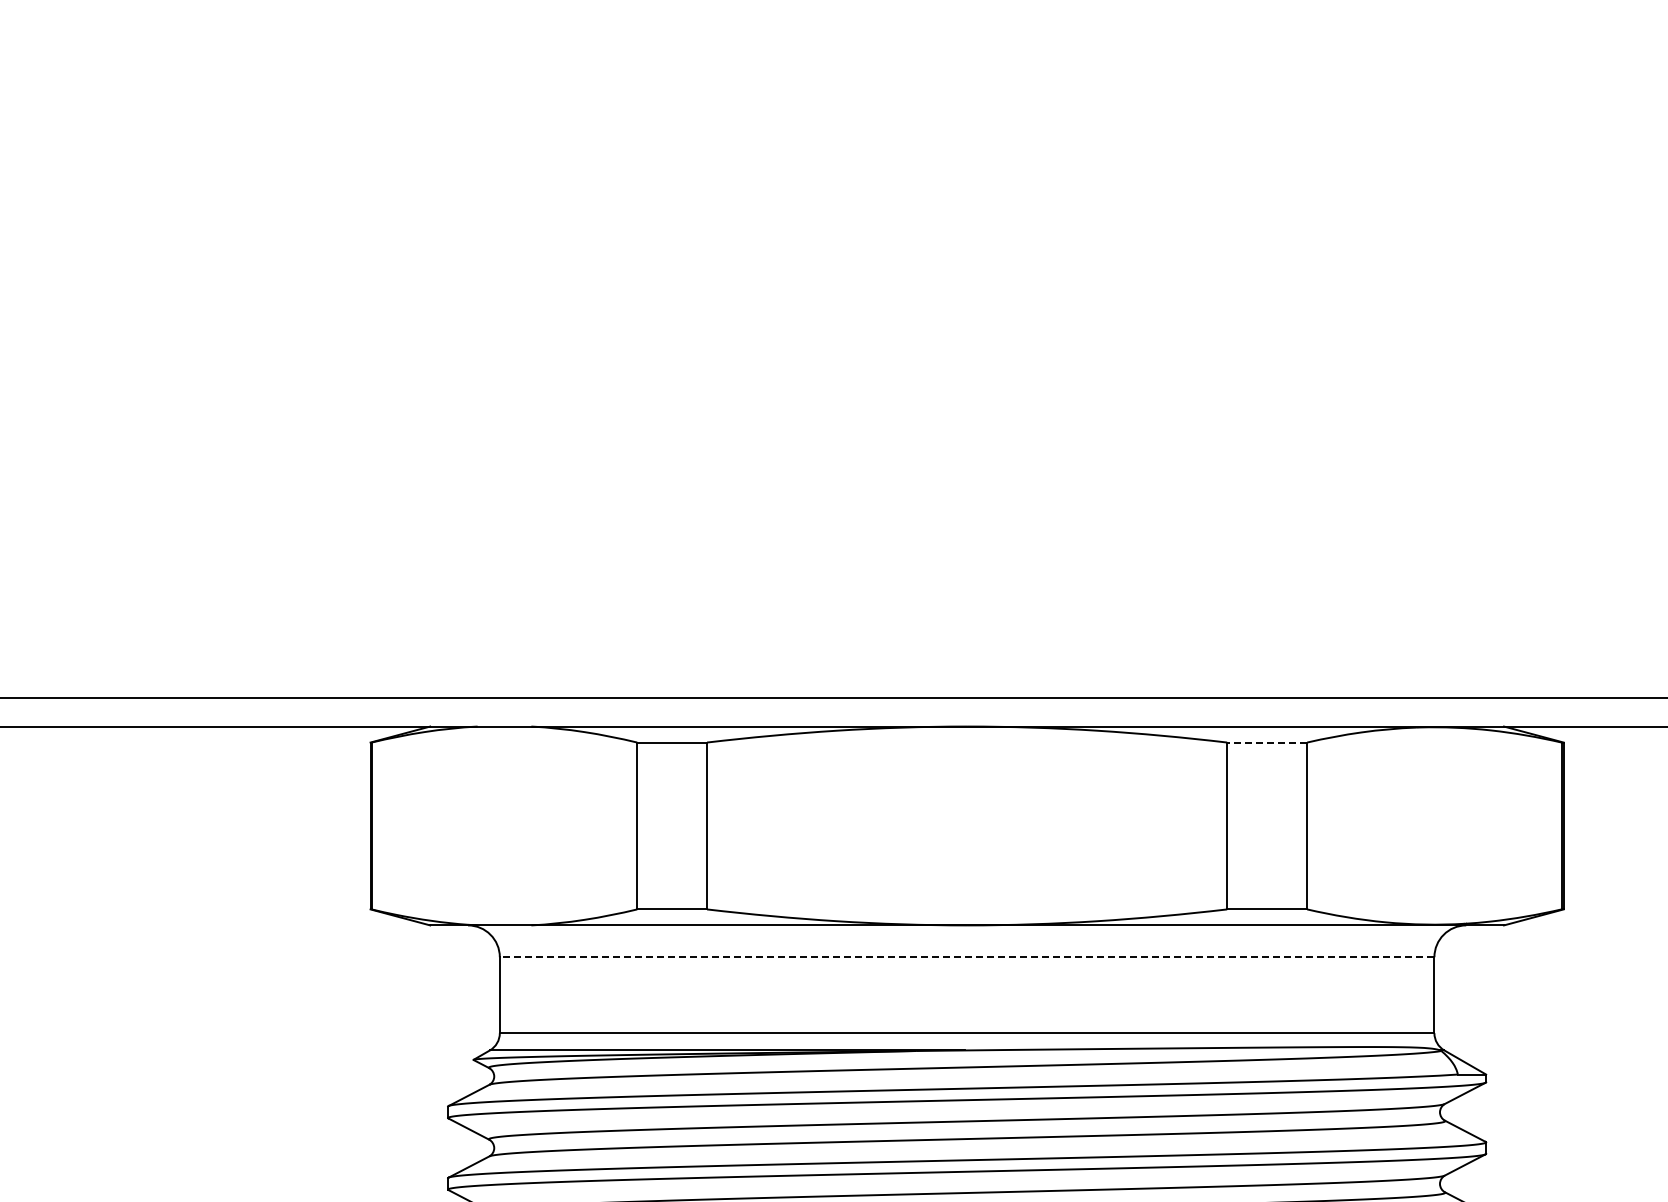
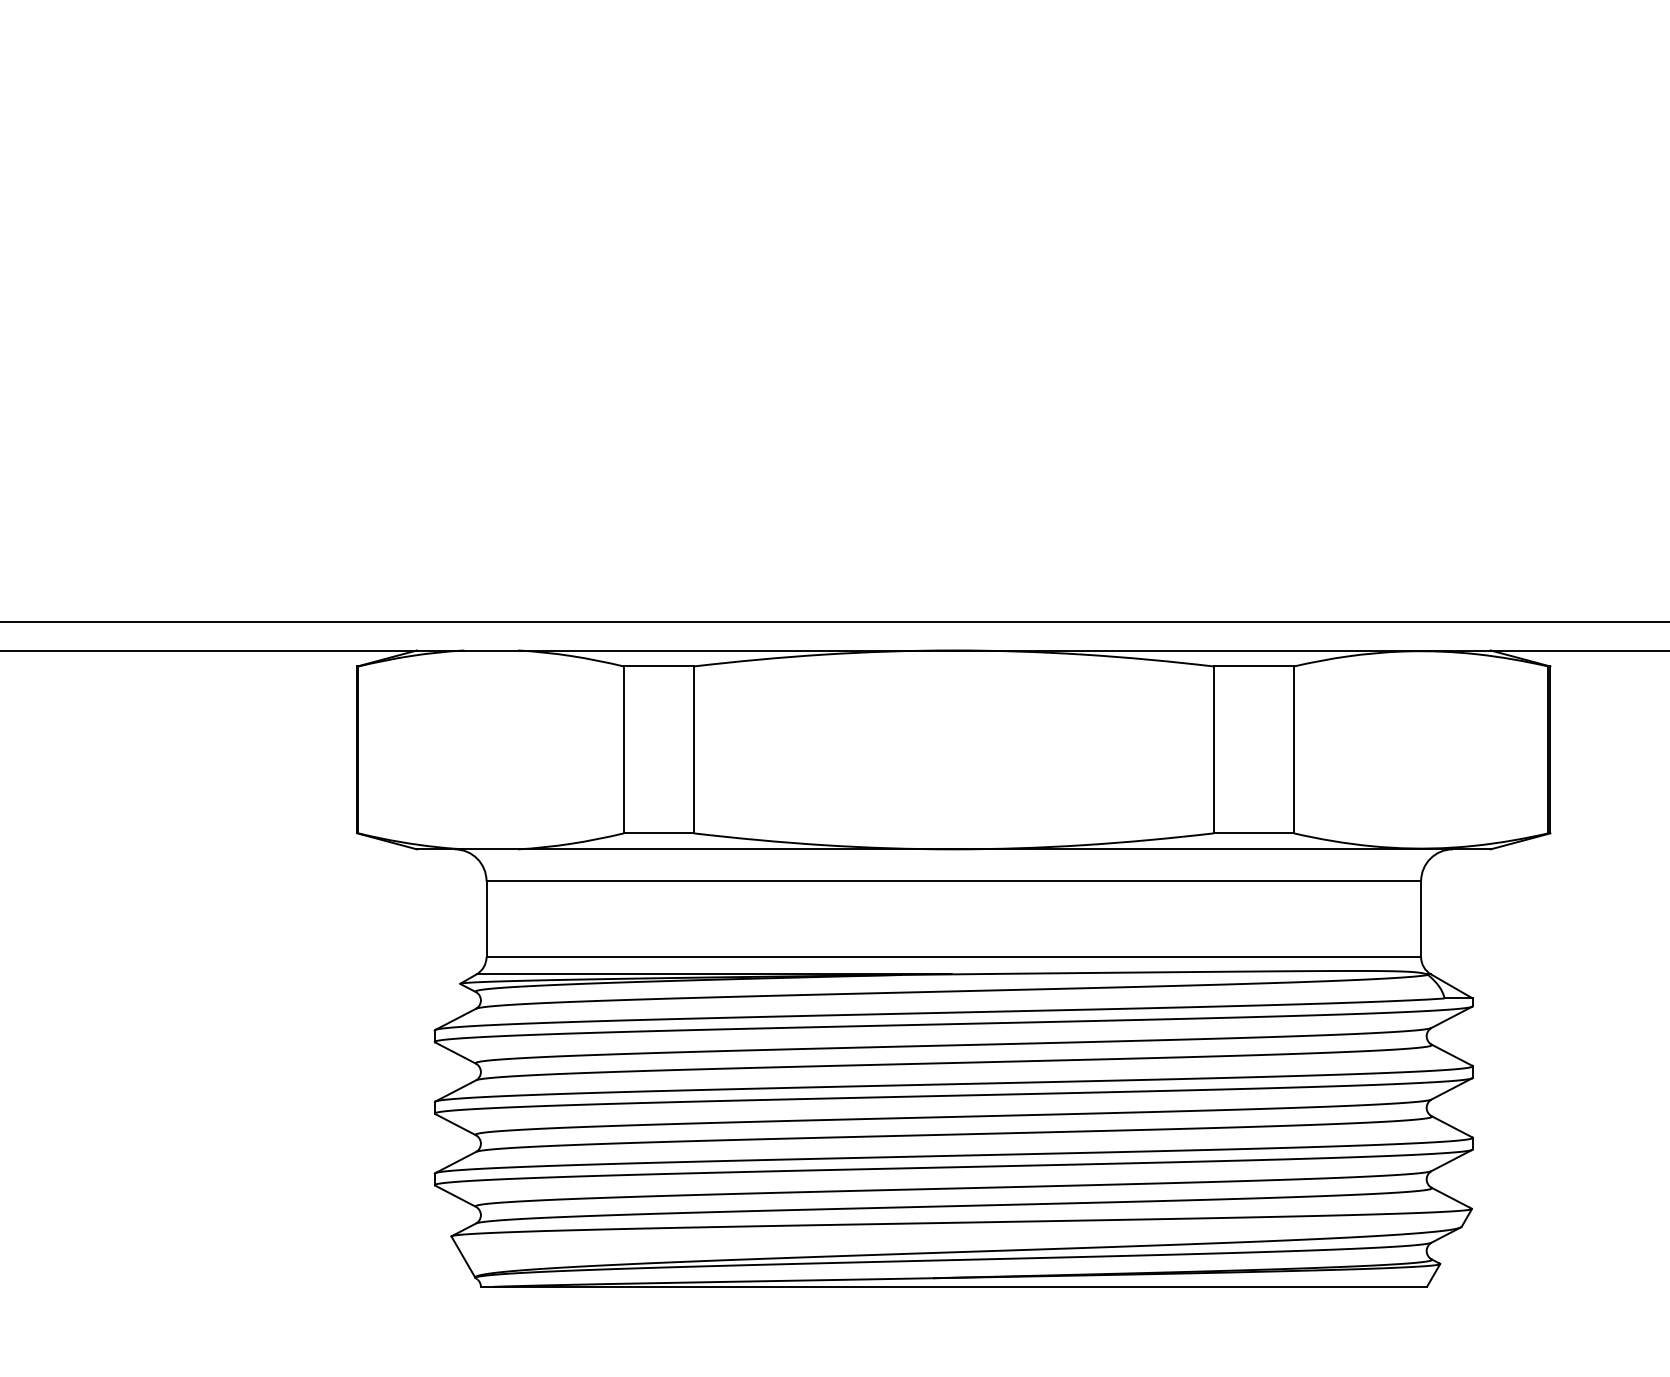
line: (1266, 742) -> (1253, 666), dashed -> solid
line: (966, 957) -> (953, 881), dashed -> solid

